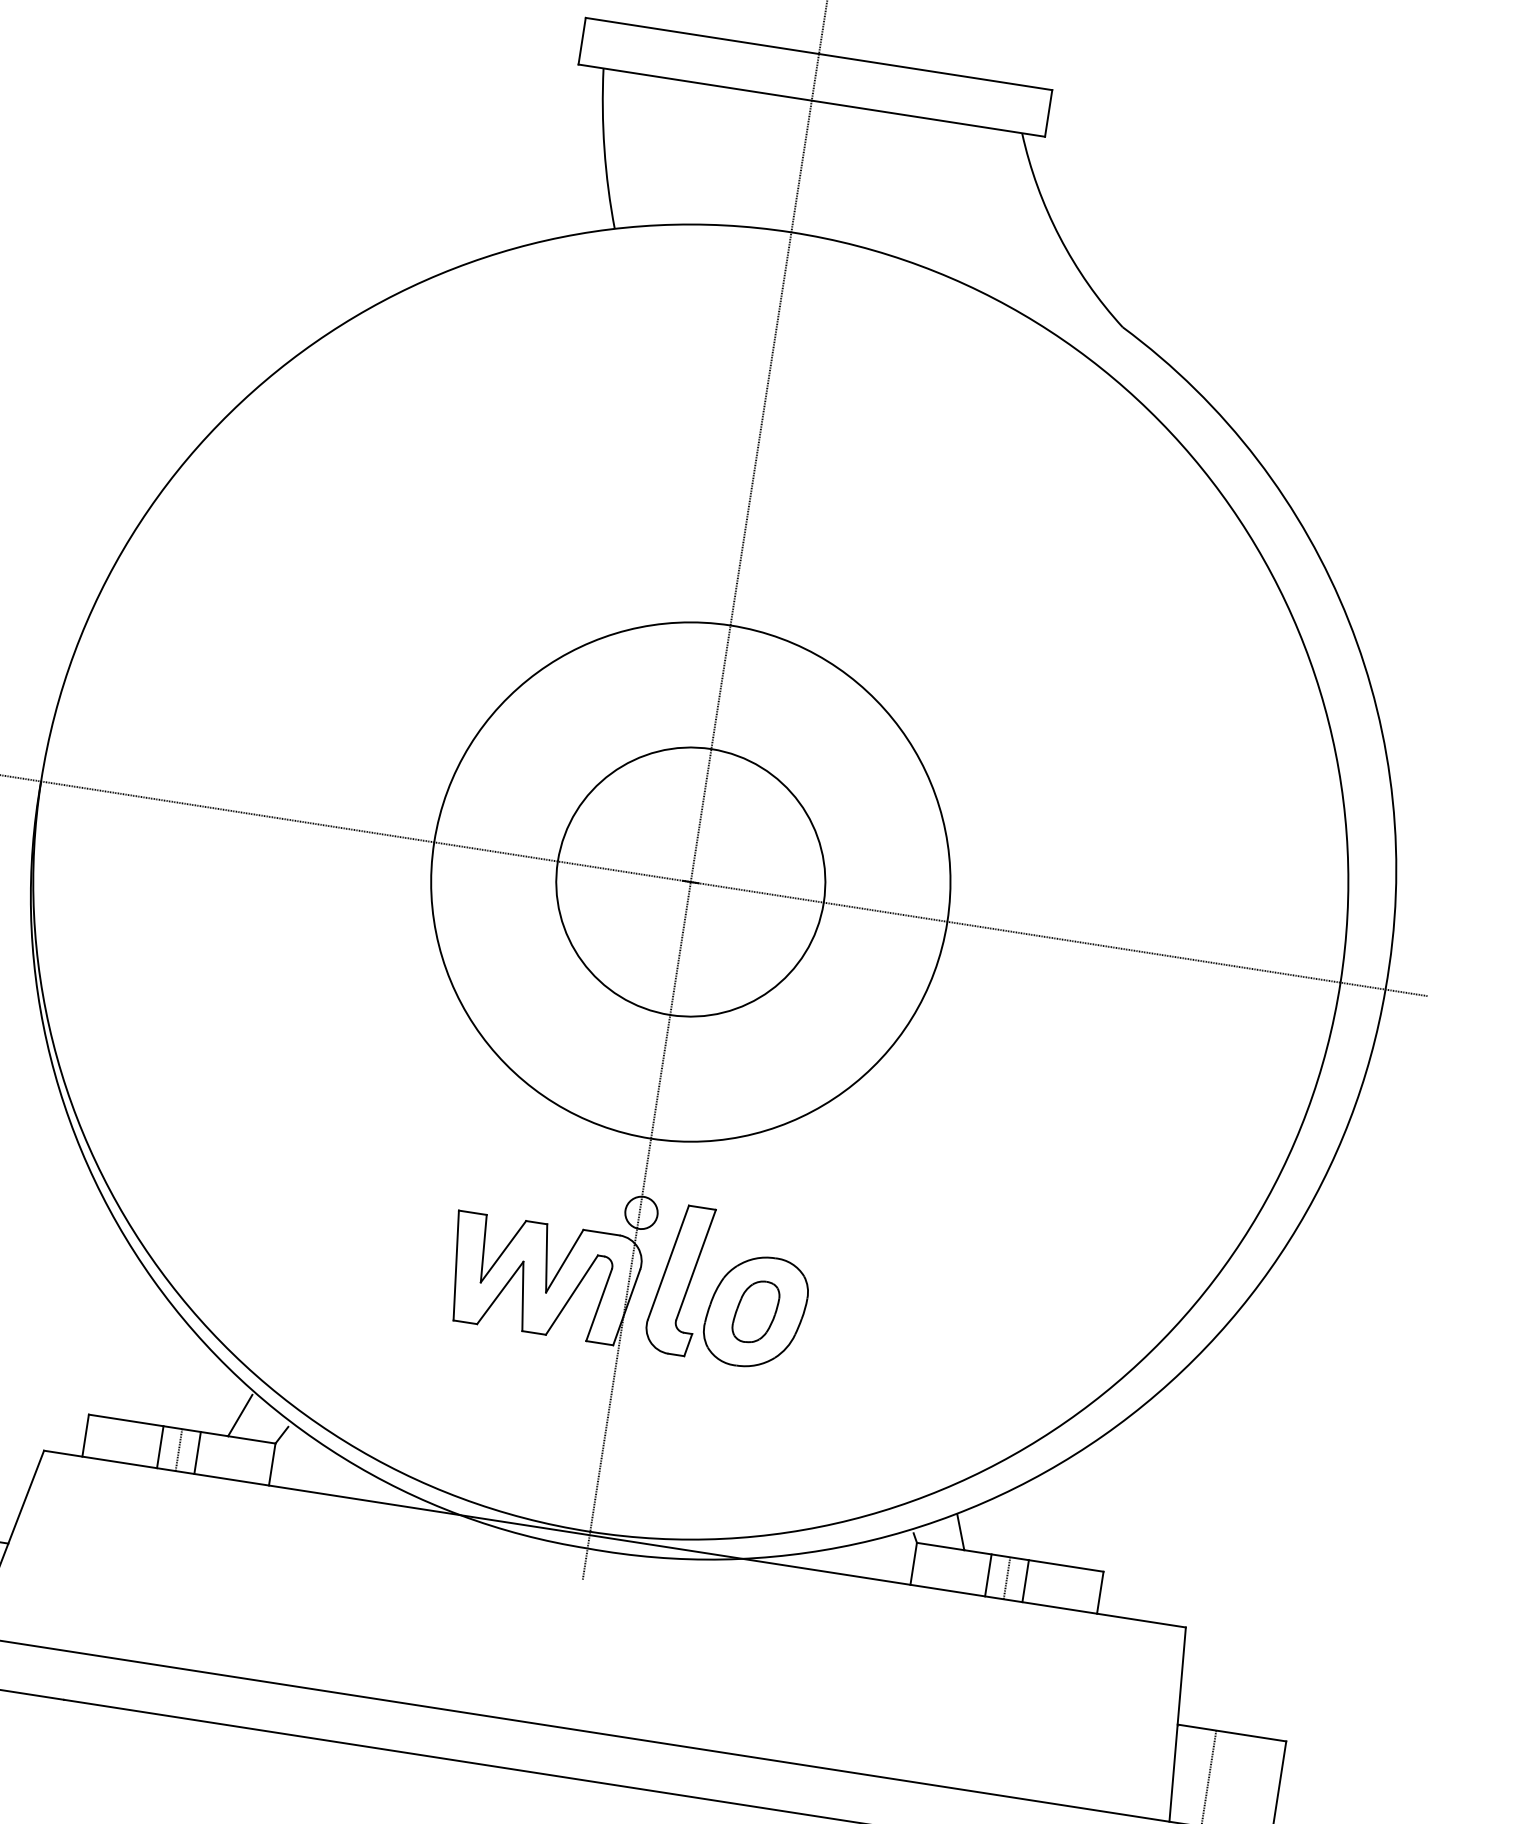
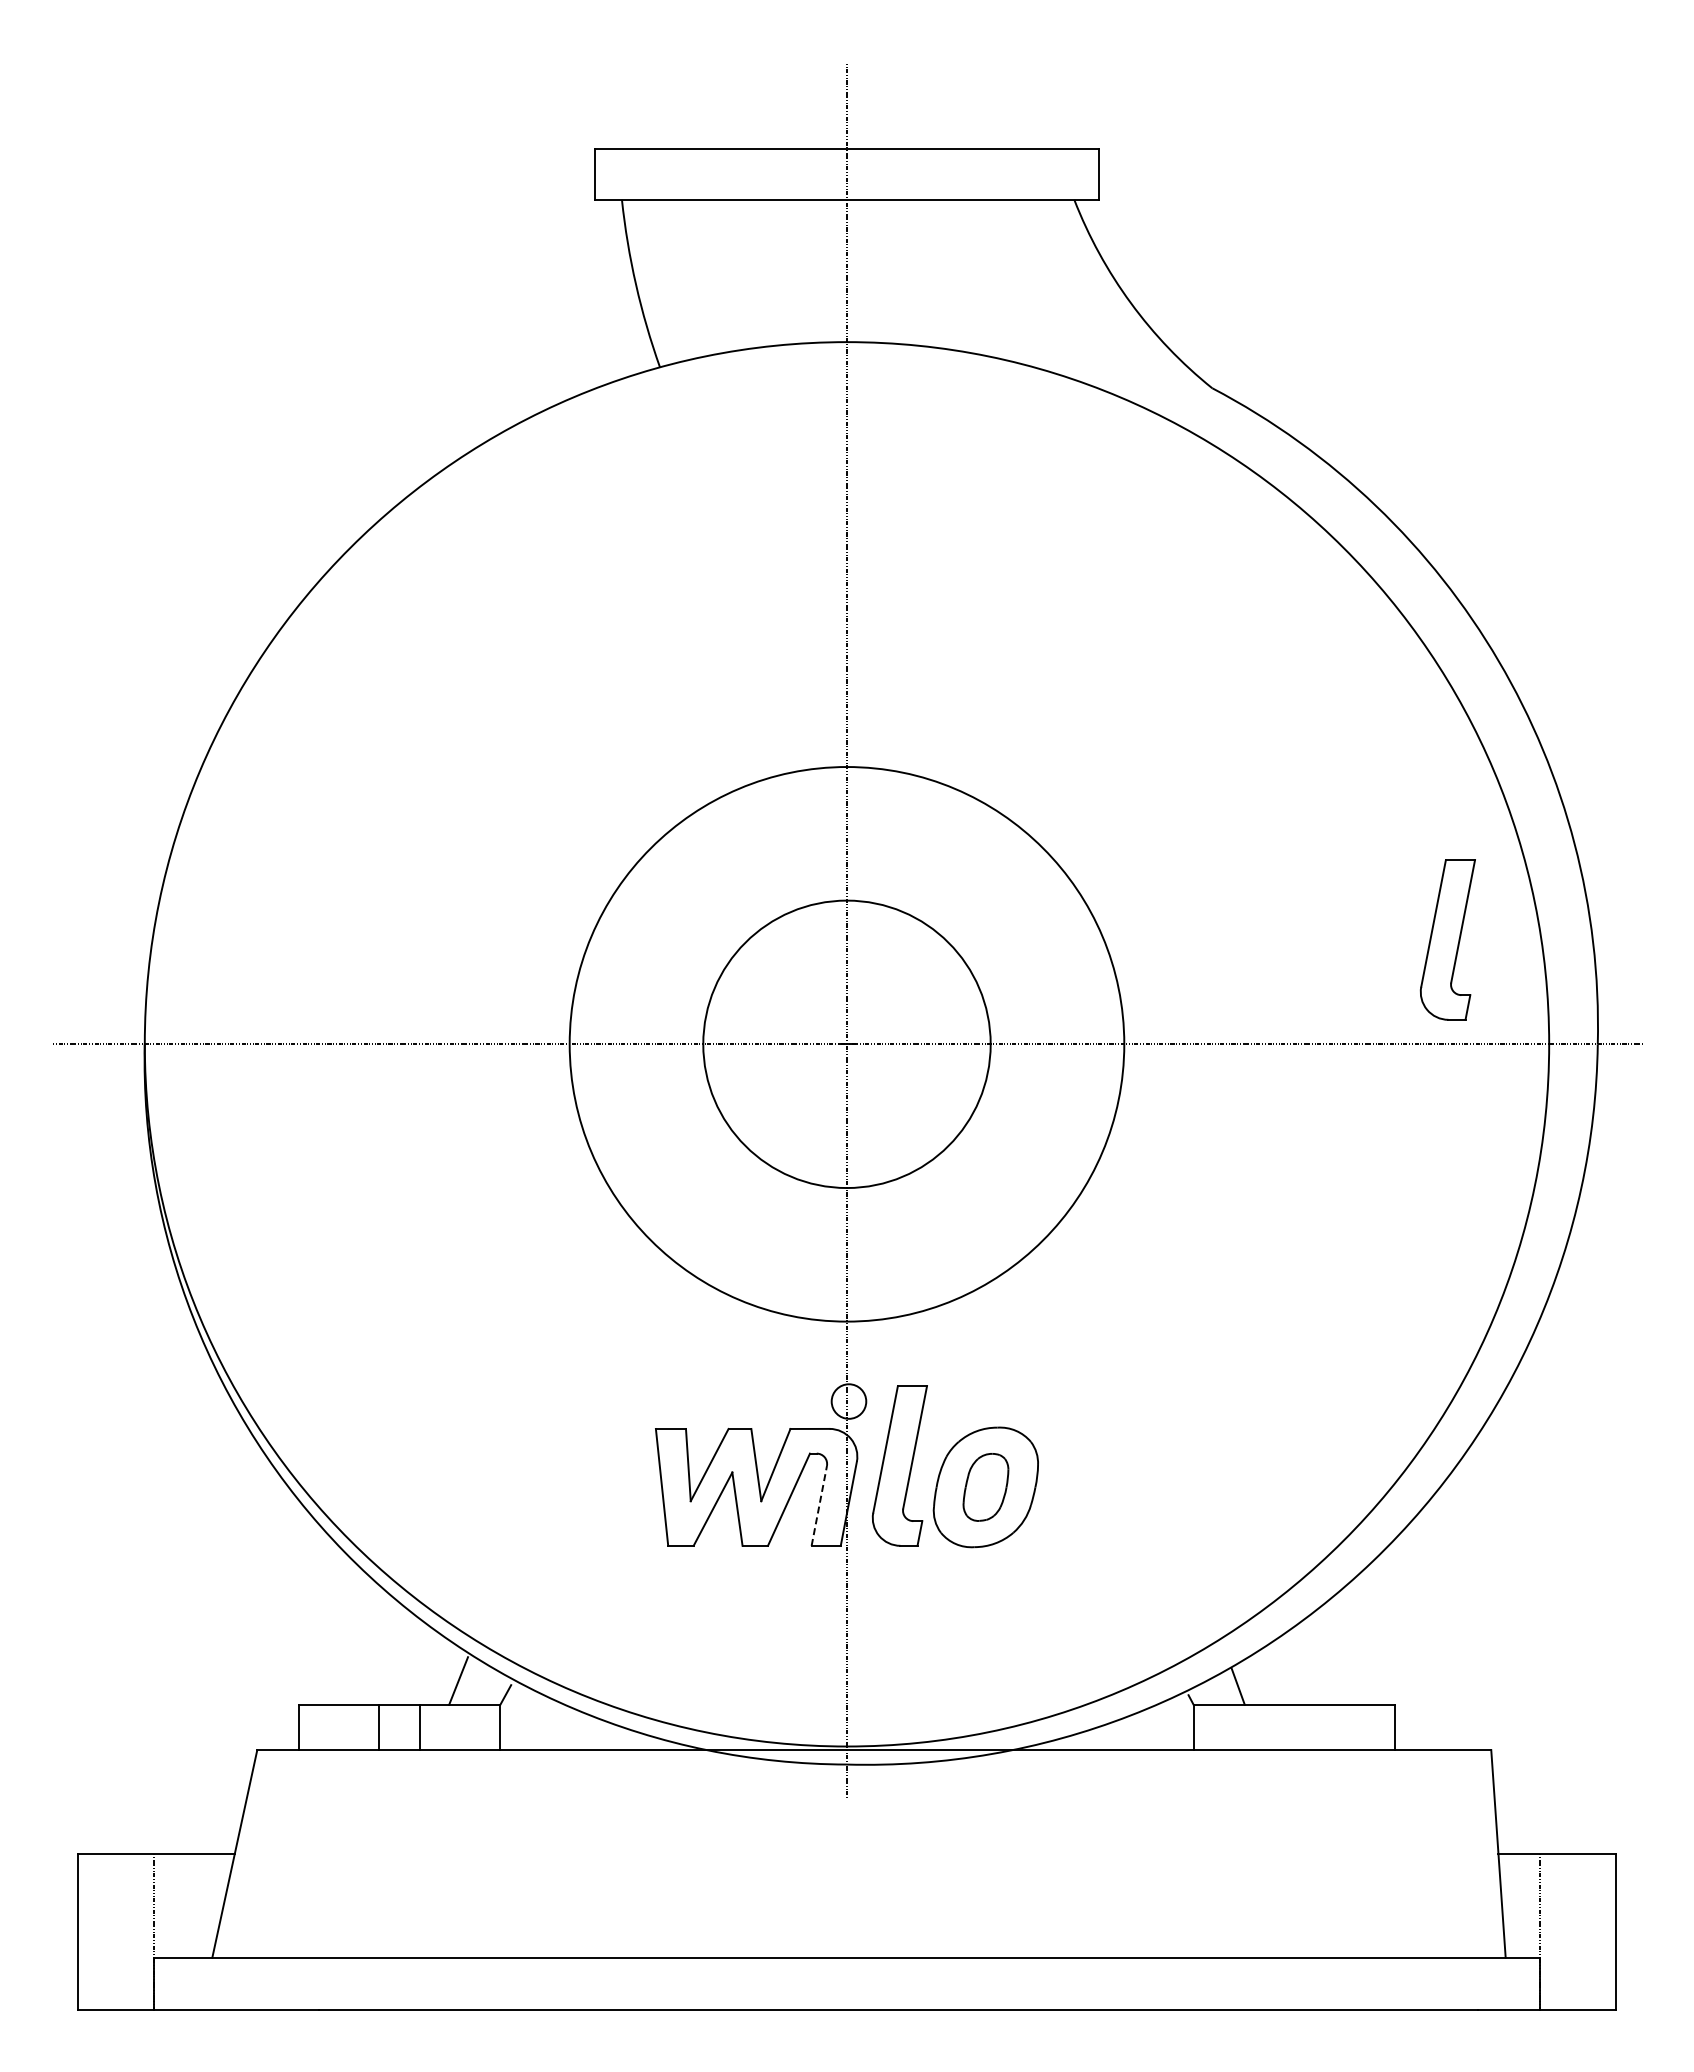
part: (1261, 871) -> (1447, 939), added
line: (599, 1304) -> (819, 1505), solid -> dashed
line: (178, 1450) -> (399, 1727), removed
line: (988, 1575) -> (1274, 1727), removed
line: (1007, 1578) -> (1294, 1727), removed
line: (1025, 1581) -> (1314, 1727), removed

